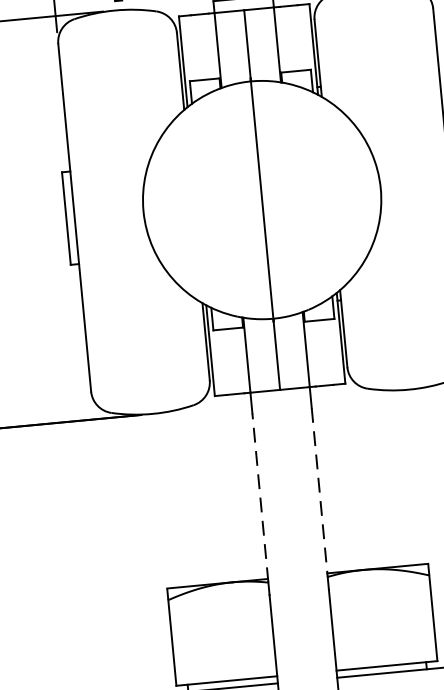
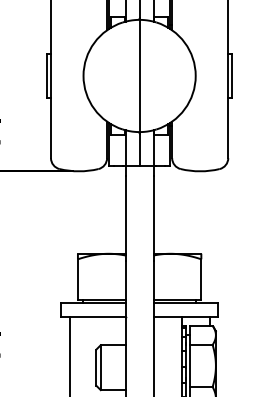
line: (319, 492) -> (153, 215), dashed -> solid
line: (260, 497) -> (125, 215), dashed -> solid

